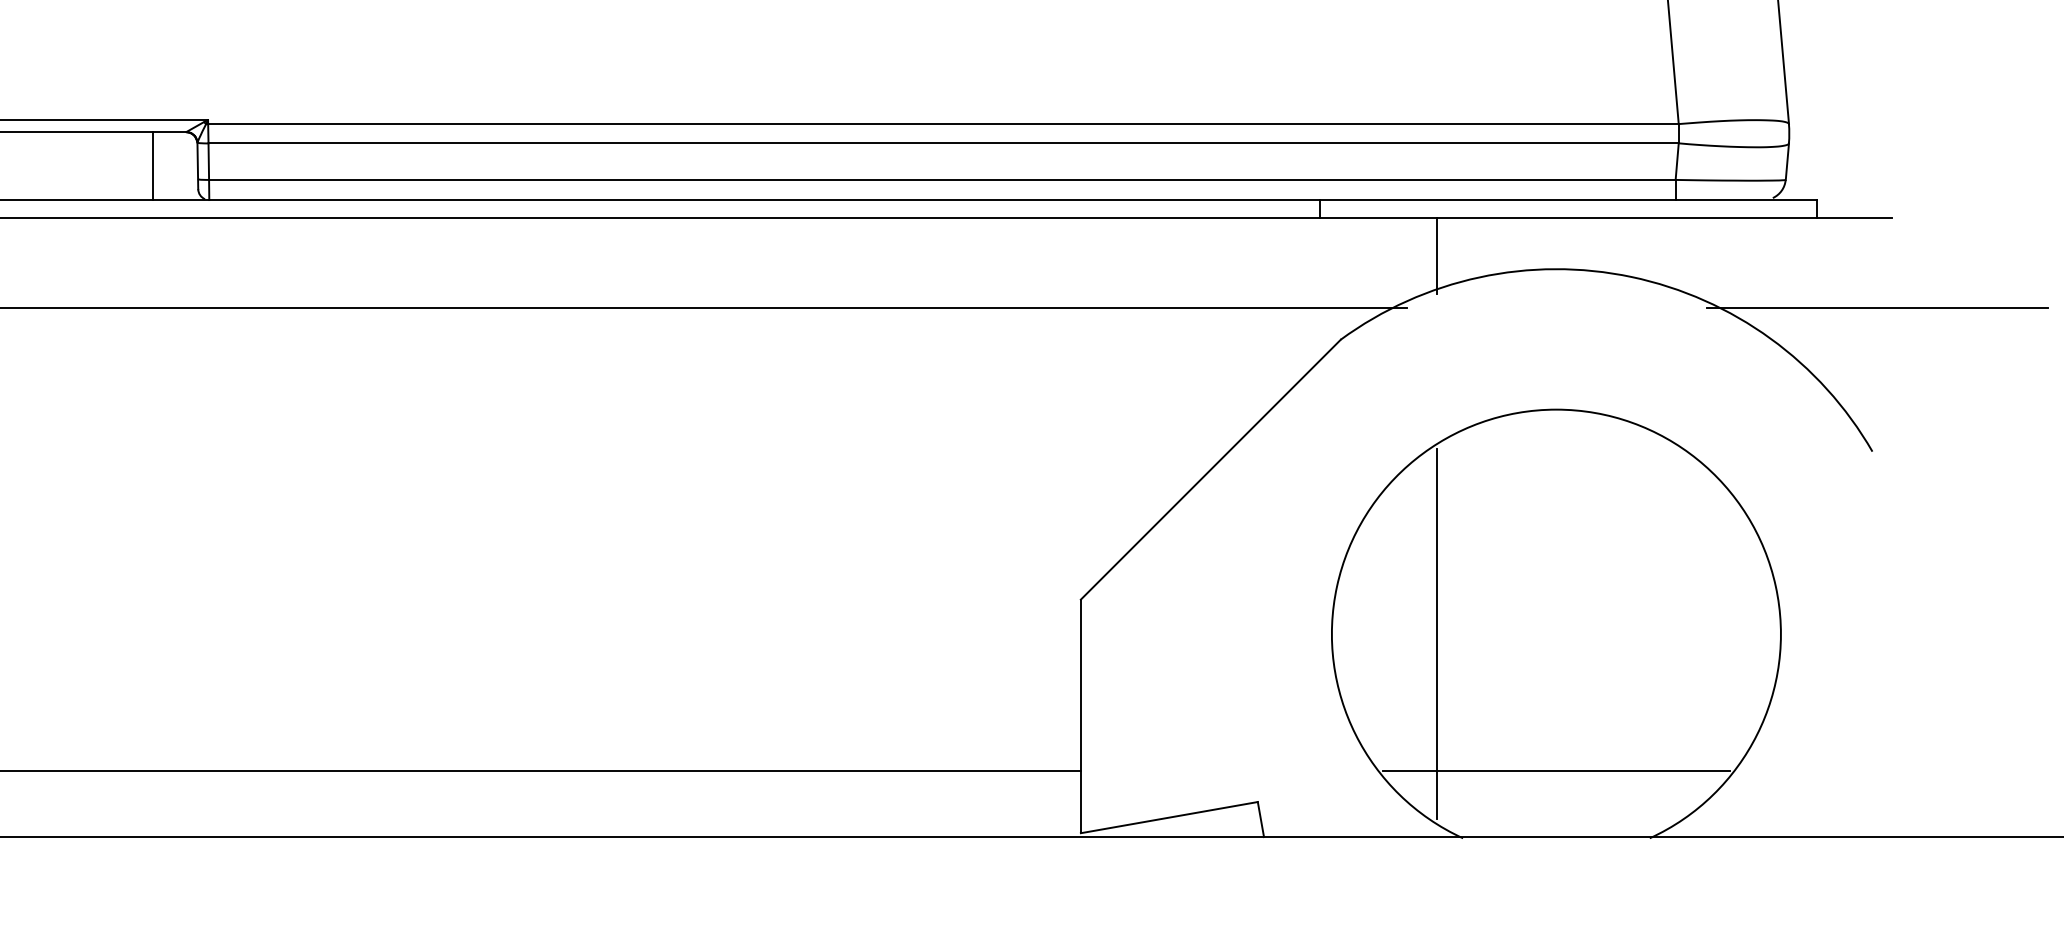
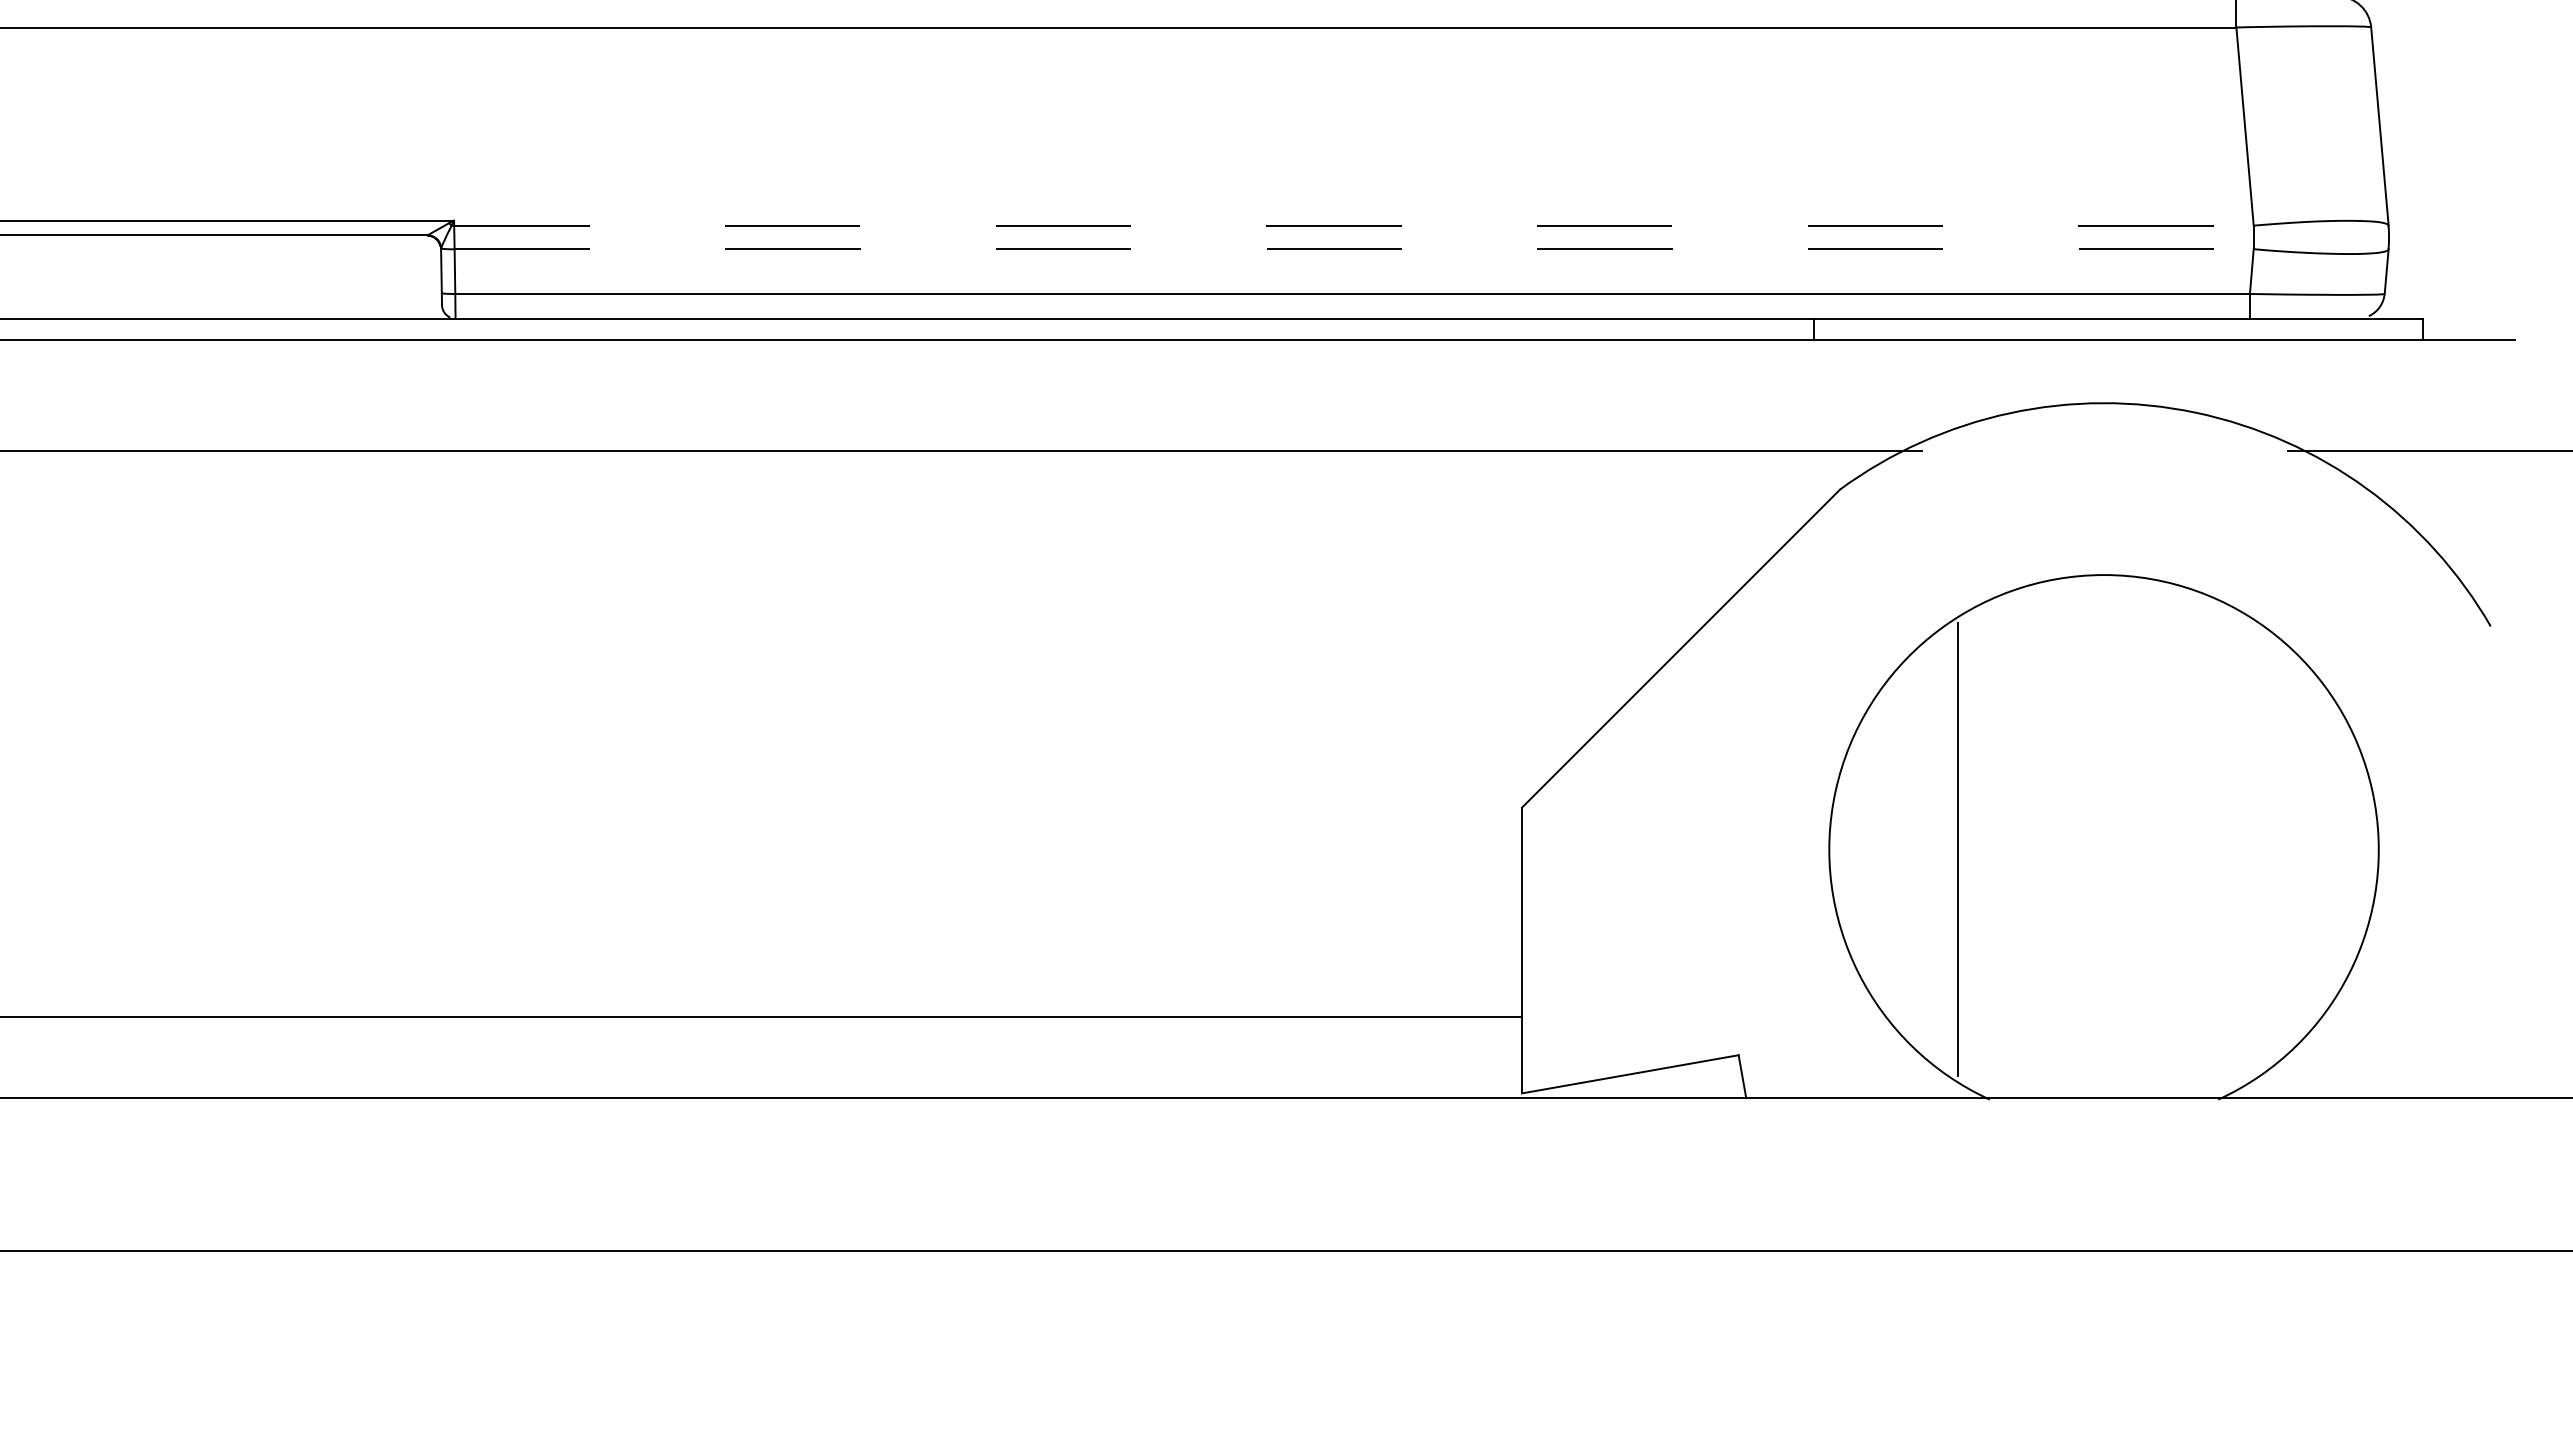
line: (943, 123) -> (1353, 225), solid -> dashed
line: (943, 143) -> (1354, 249), solid -> dashed
line: (152, 165) -> (386, 276), removed
line: (1437, 255) -> (1958, 386), removed
line: (1555, 770) -> (2103, 1016), removed

